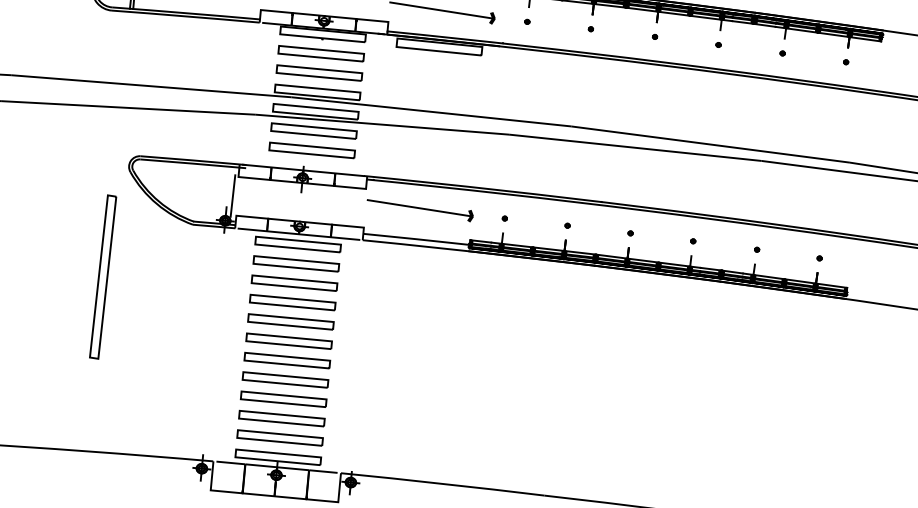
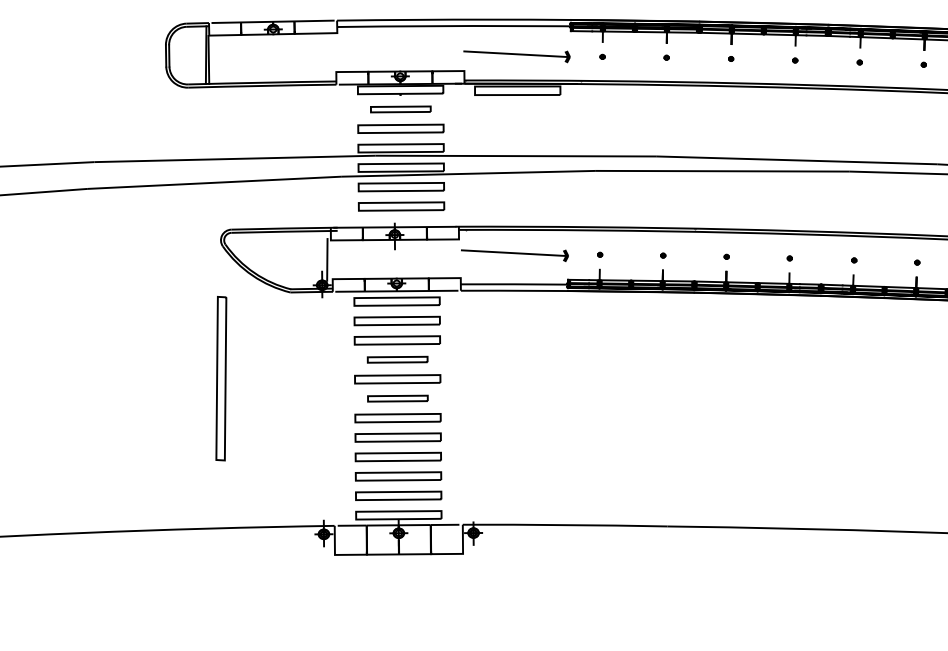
part: (320, 53) -> (400, 109), size x0.7
part: (103, 276) -> (221, 378), moved
part: (292, 302) -> (397, 359), size x0.7
part: (288, 341) -> (397, 398), size x0.7

